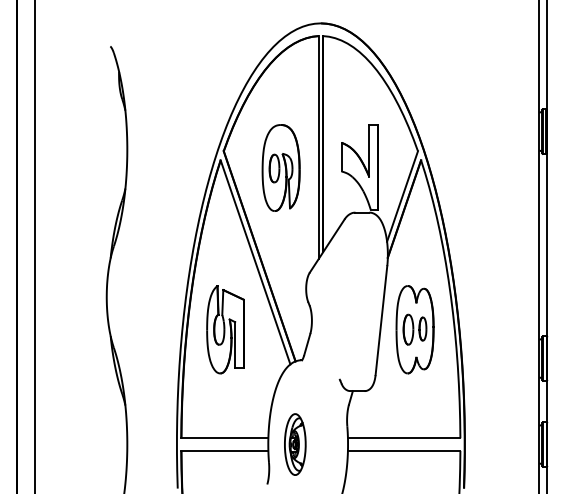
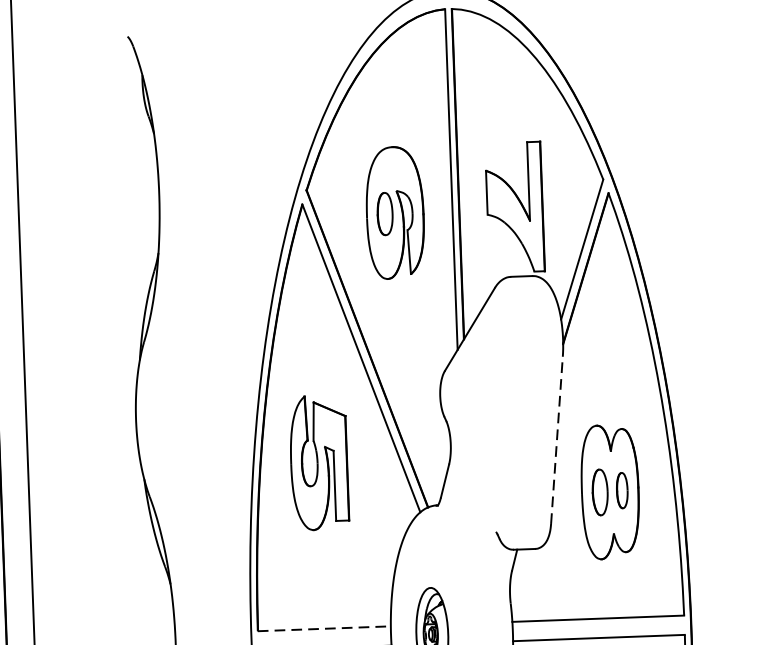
line: (381, 320) -> (557, 440), solid -> dashed
part: (414, 329) -> (609, 491), moved
line: (224, 438) -> (323, 629), solid -> dashed

